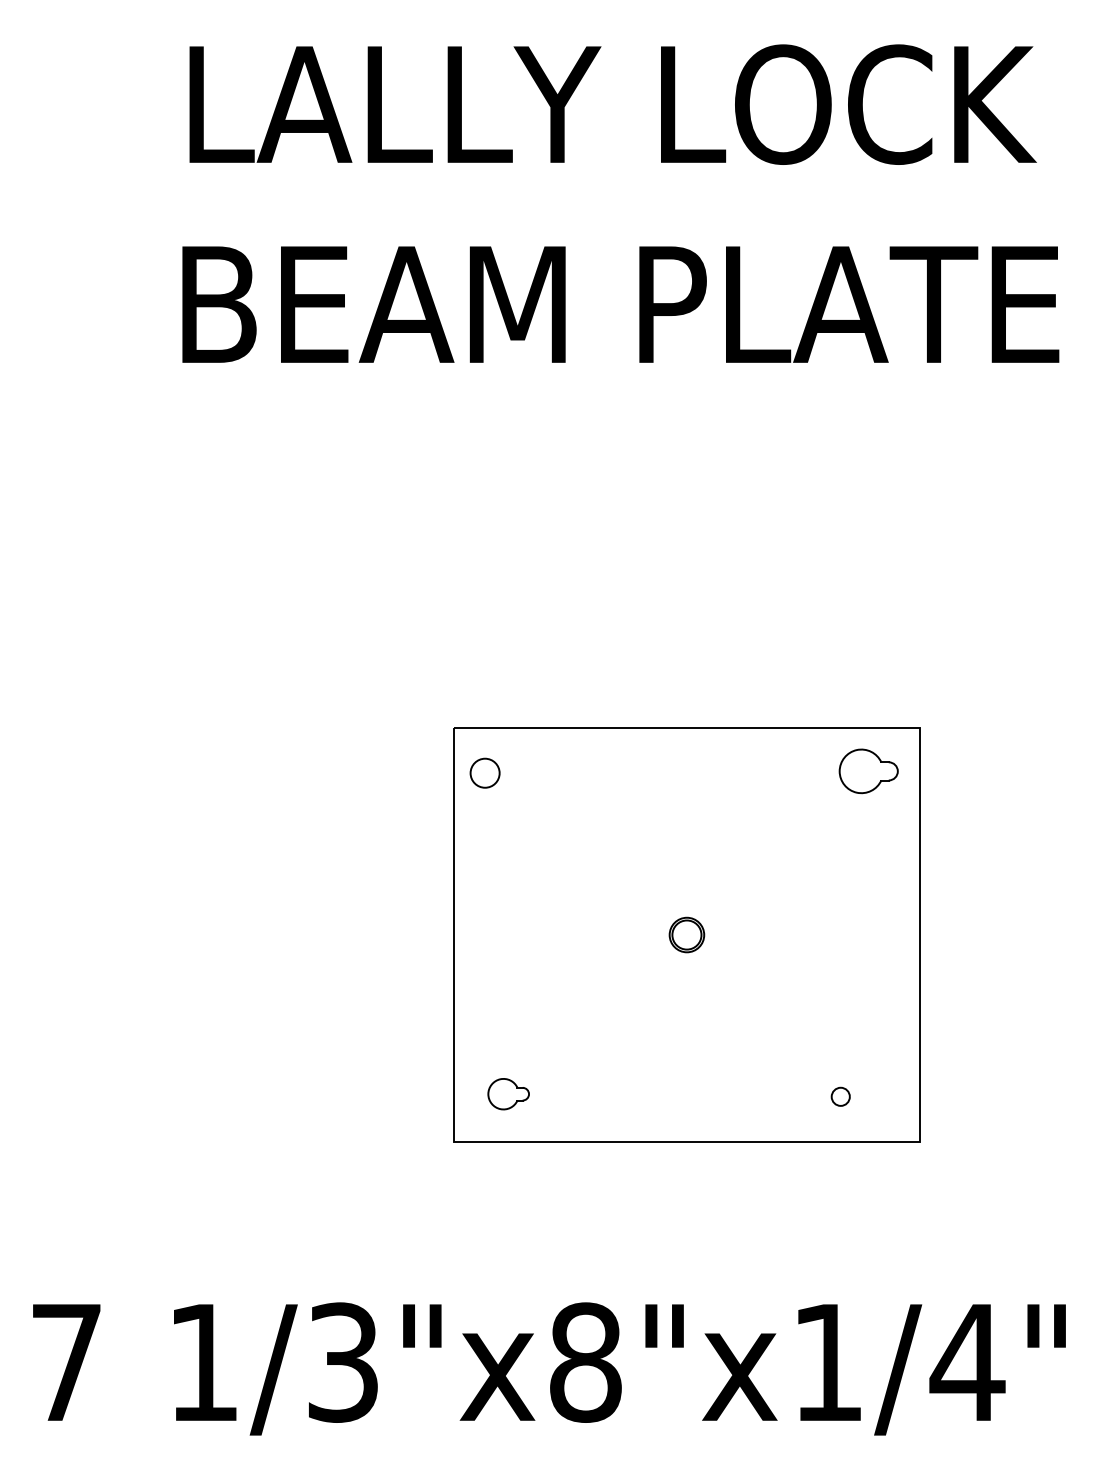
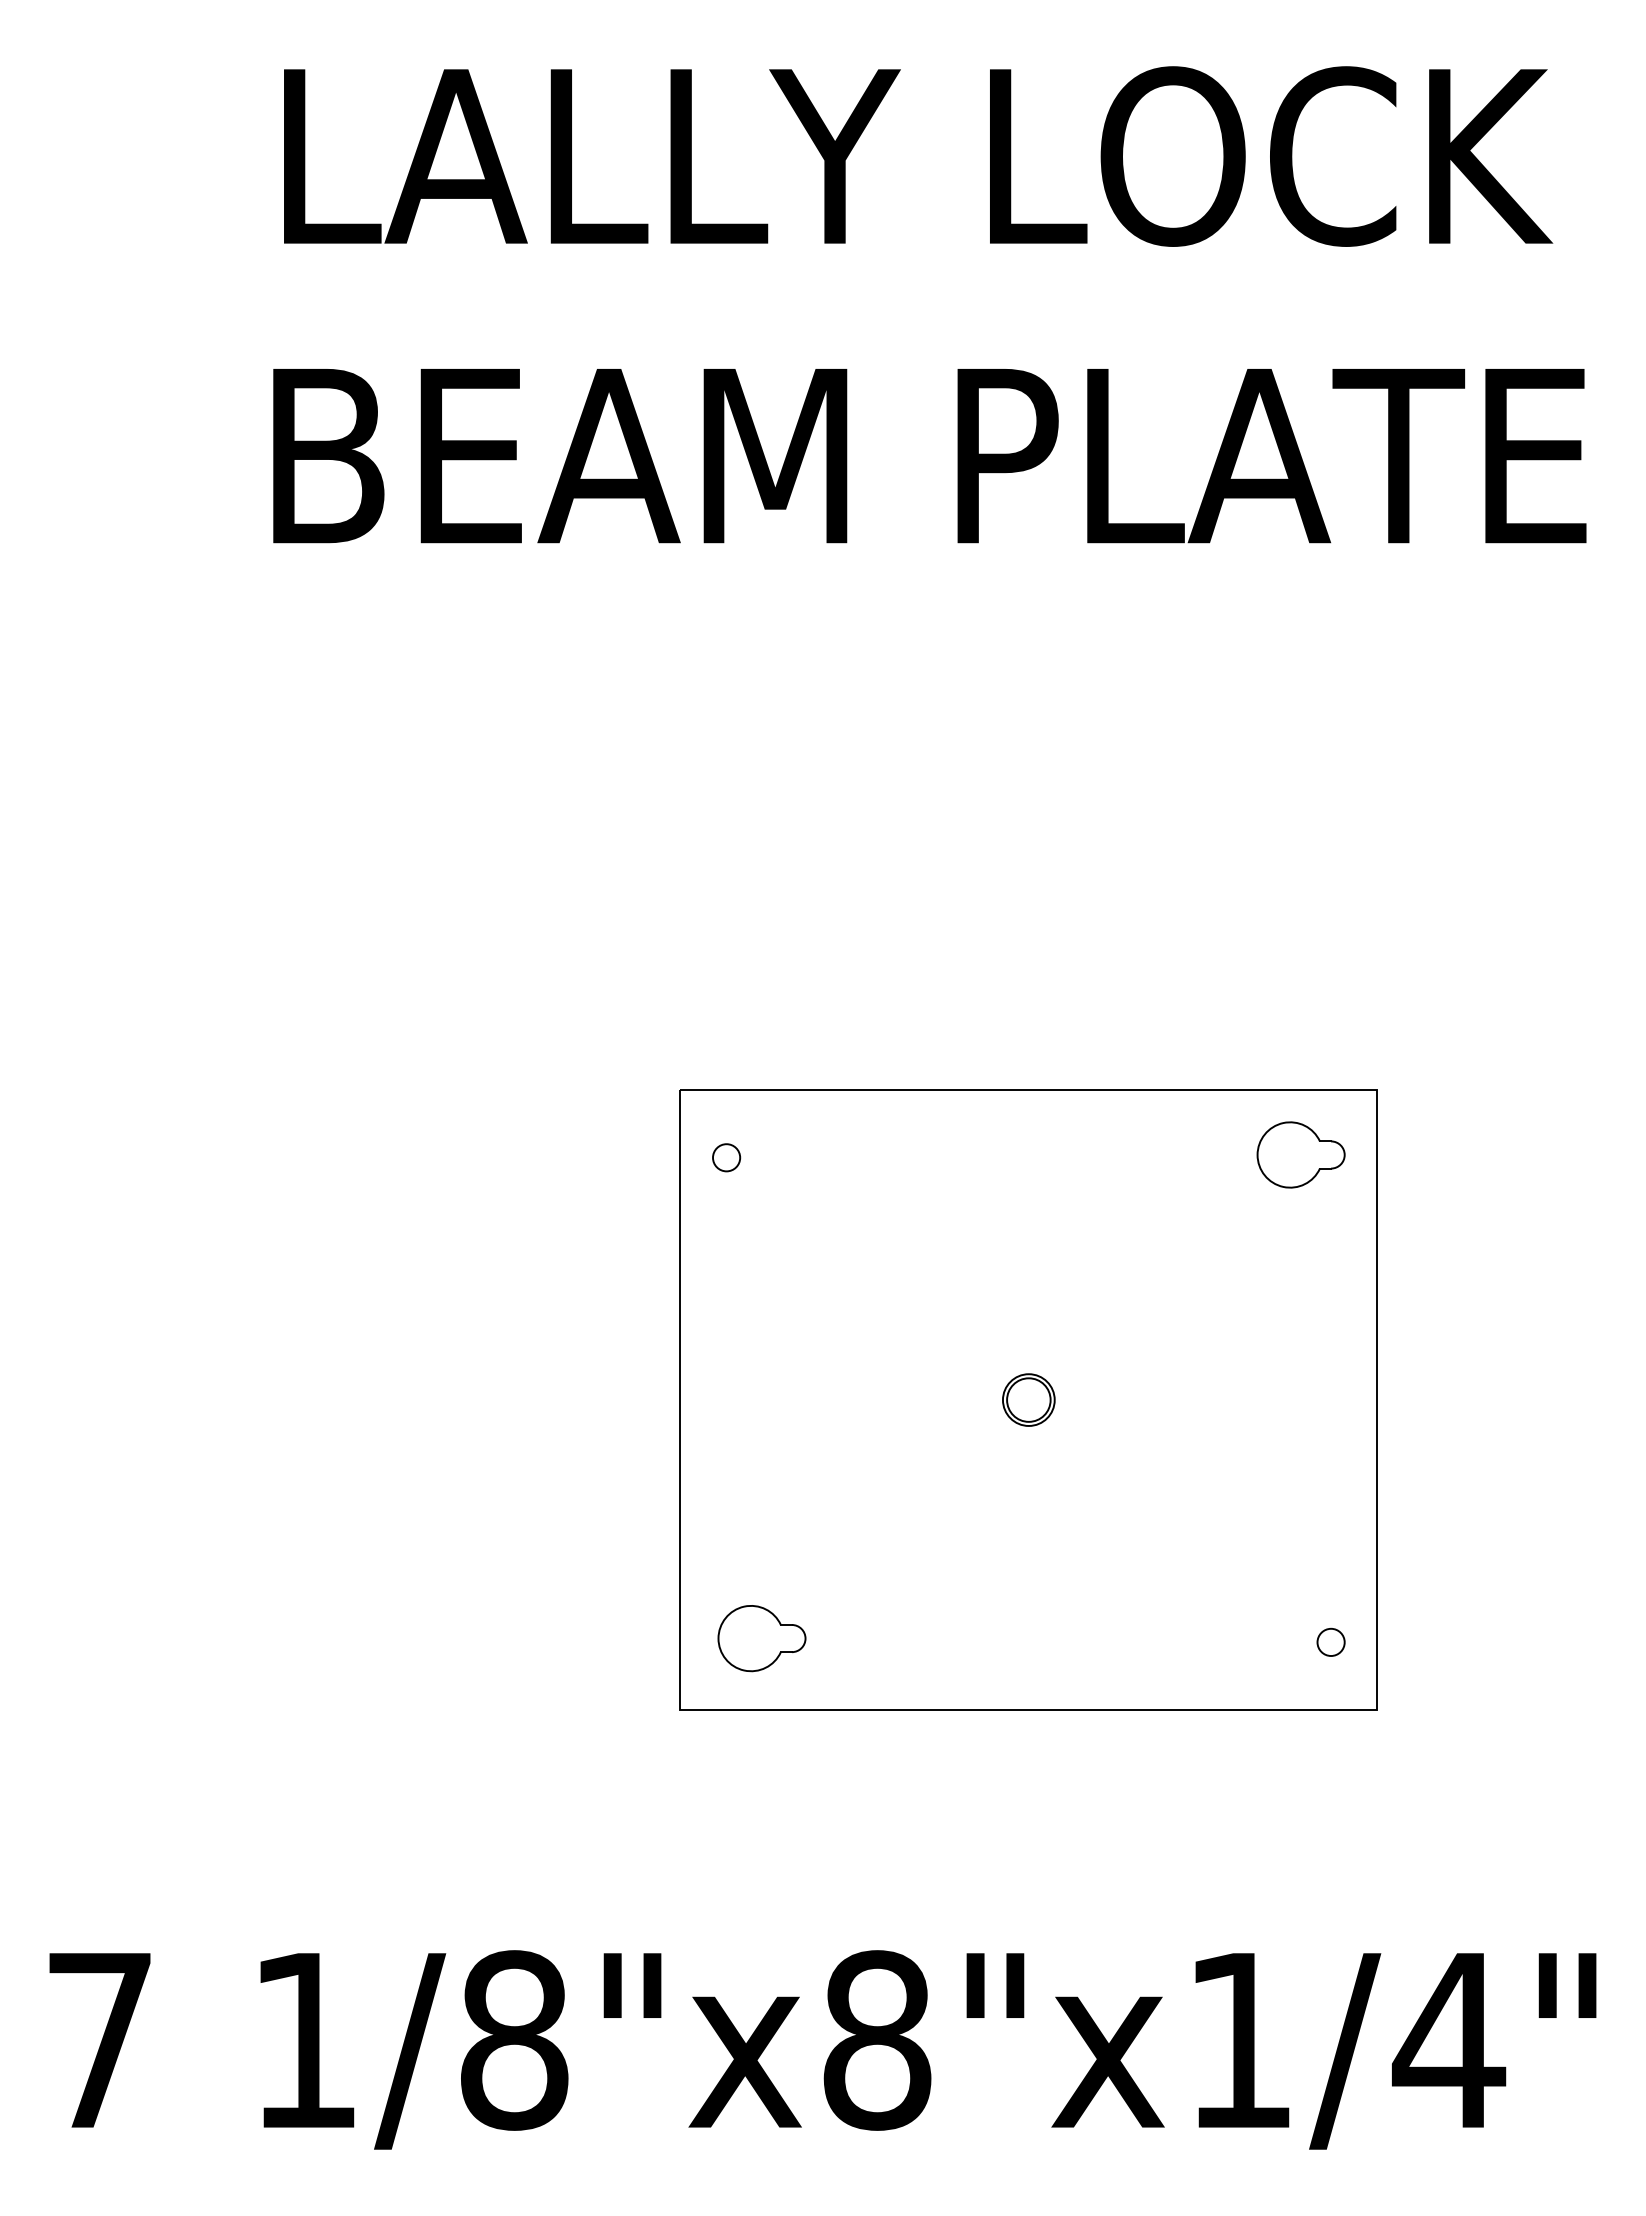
circle: (485, 773) -> (727, 1158), size x0.62
part: (508, 1093) -> (761, 1637), size x1.43
circle: (840, 1096) -> (1330, 1641), moved
text: (343, 1362) -> (514, 2040), 1/3"x8"x1/4" -> 1/8"x8"x1/4"

